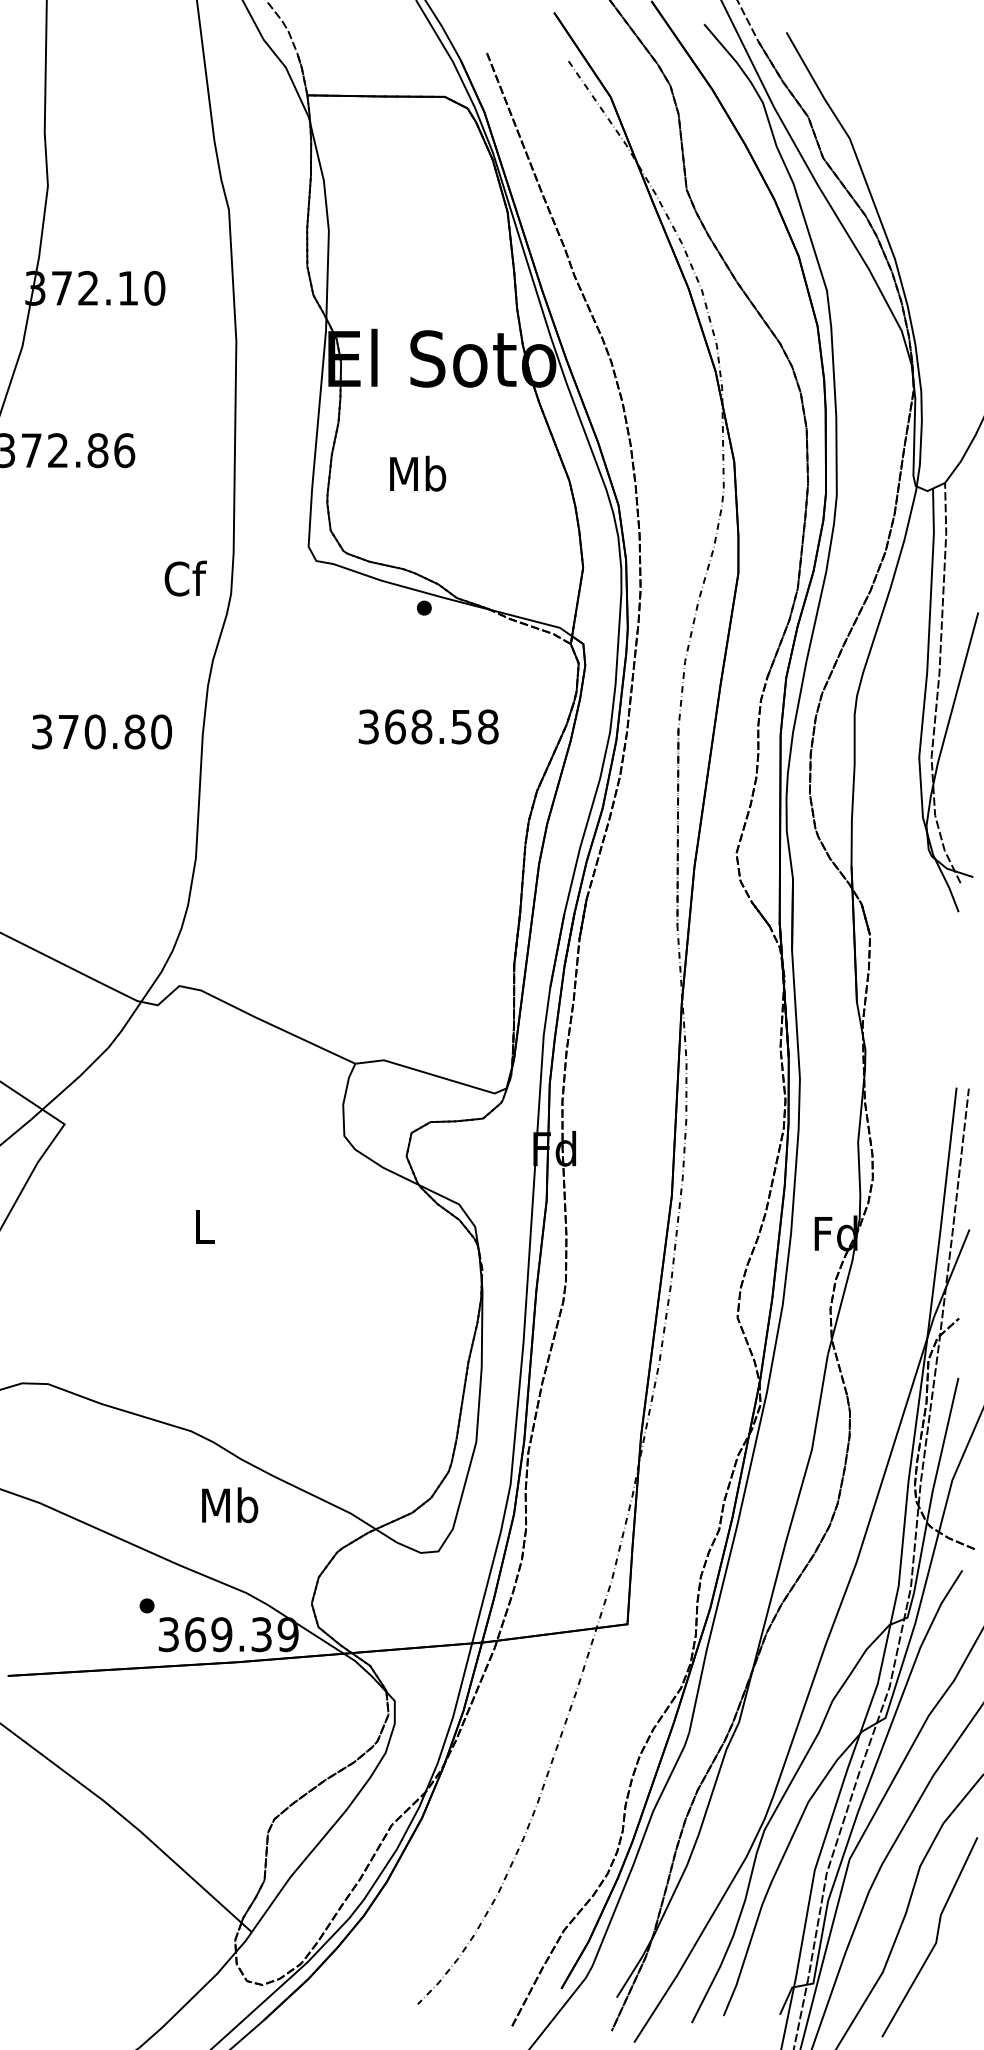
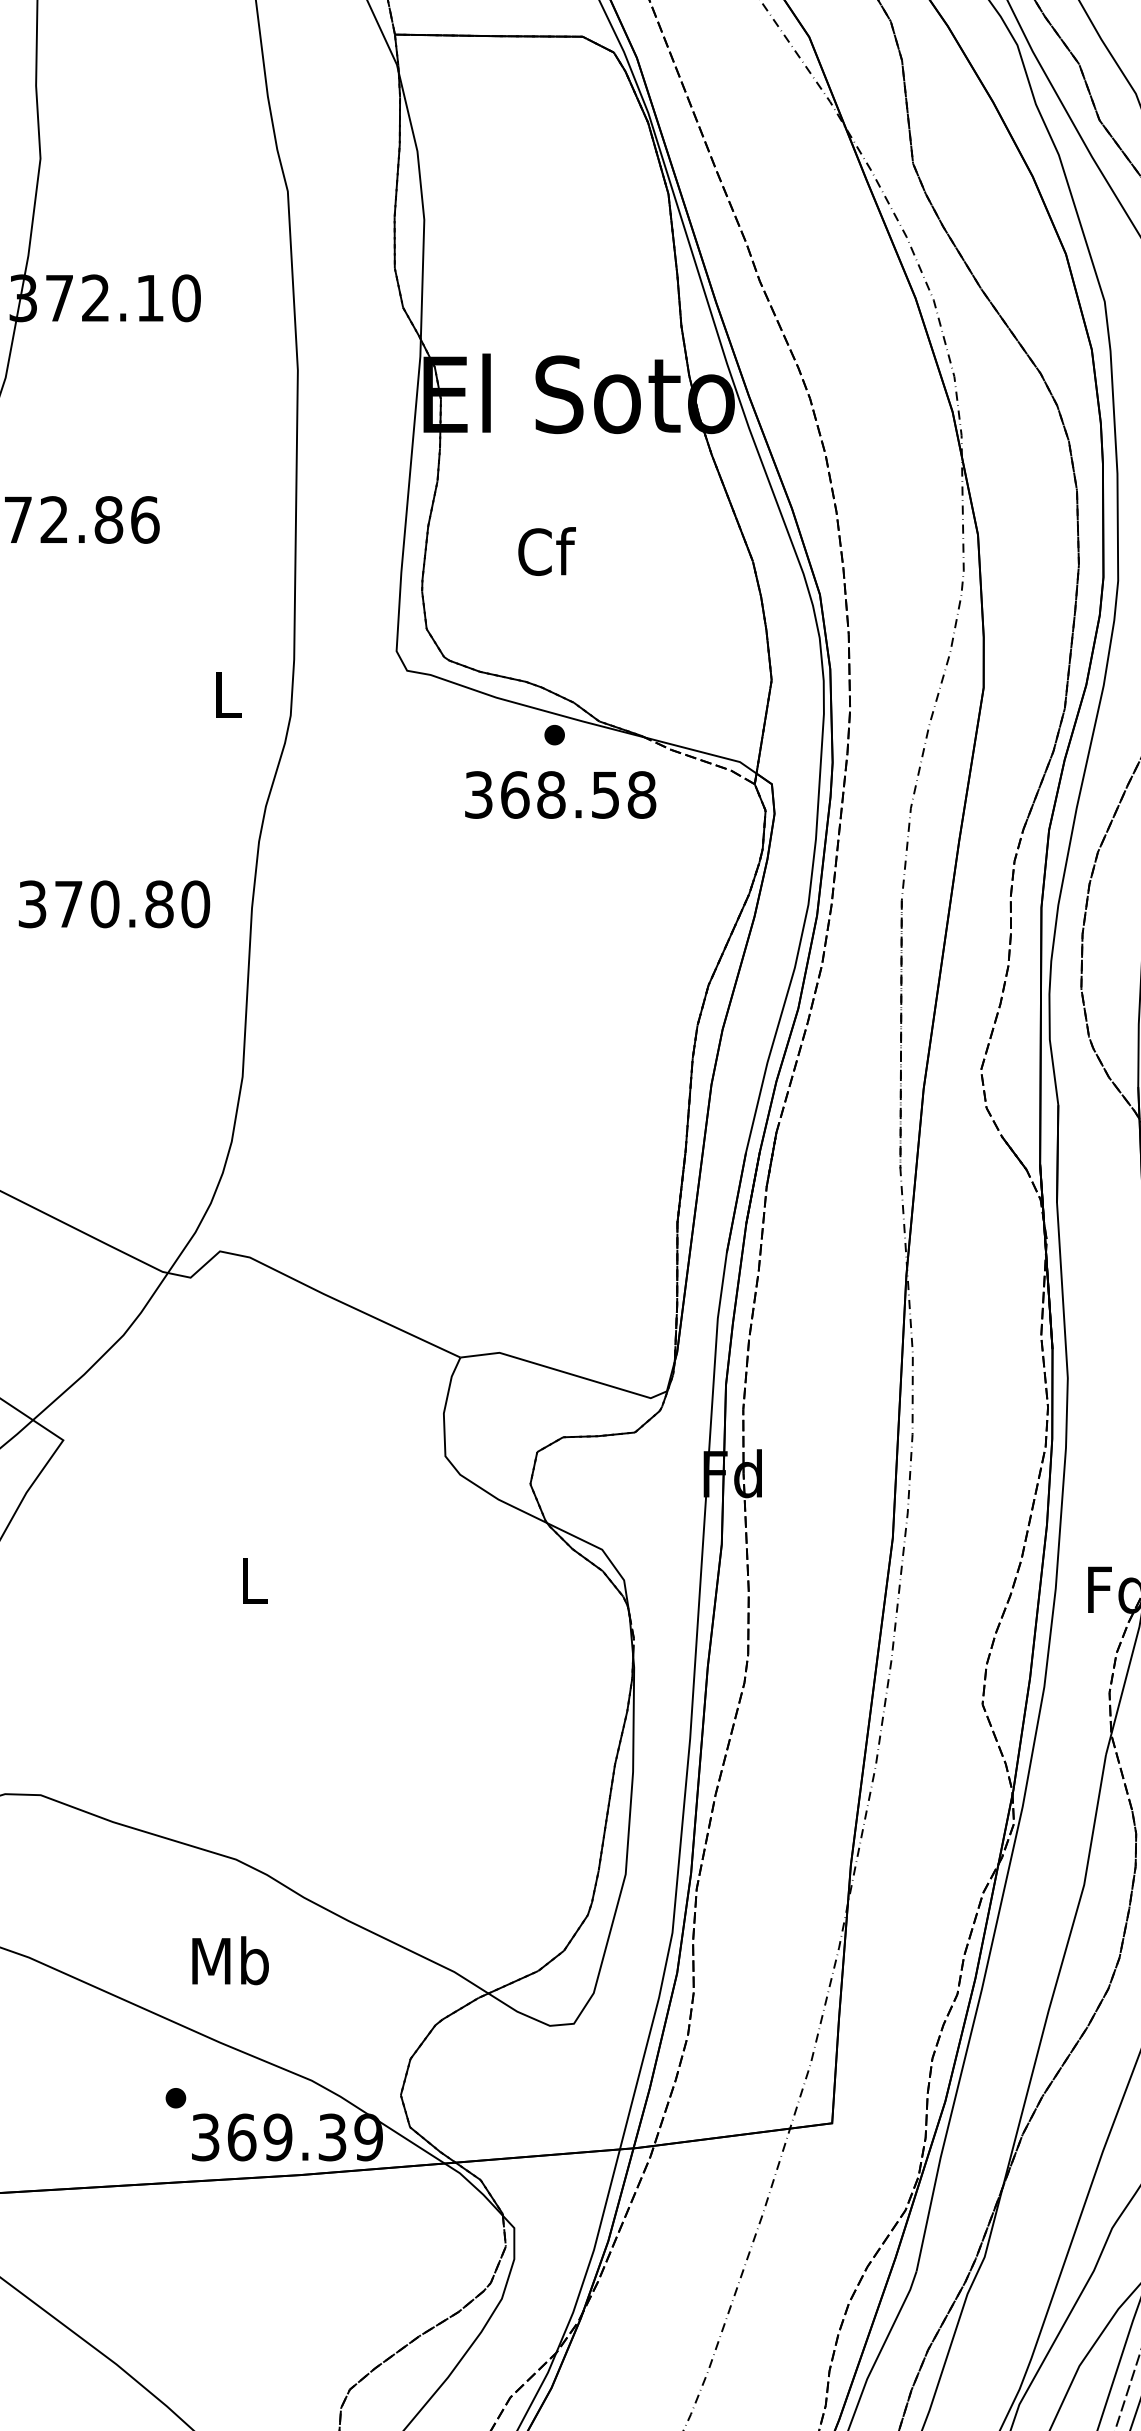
text: (418, 473) -> (546, 551), Mb -> Cf
text: (185, 578) -> (228, 694), Cf -> L
text: (428, 726) -> (560, 794), moved
text: (230, 1505) -> (231, 1961), moved

